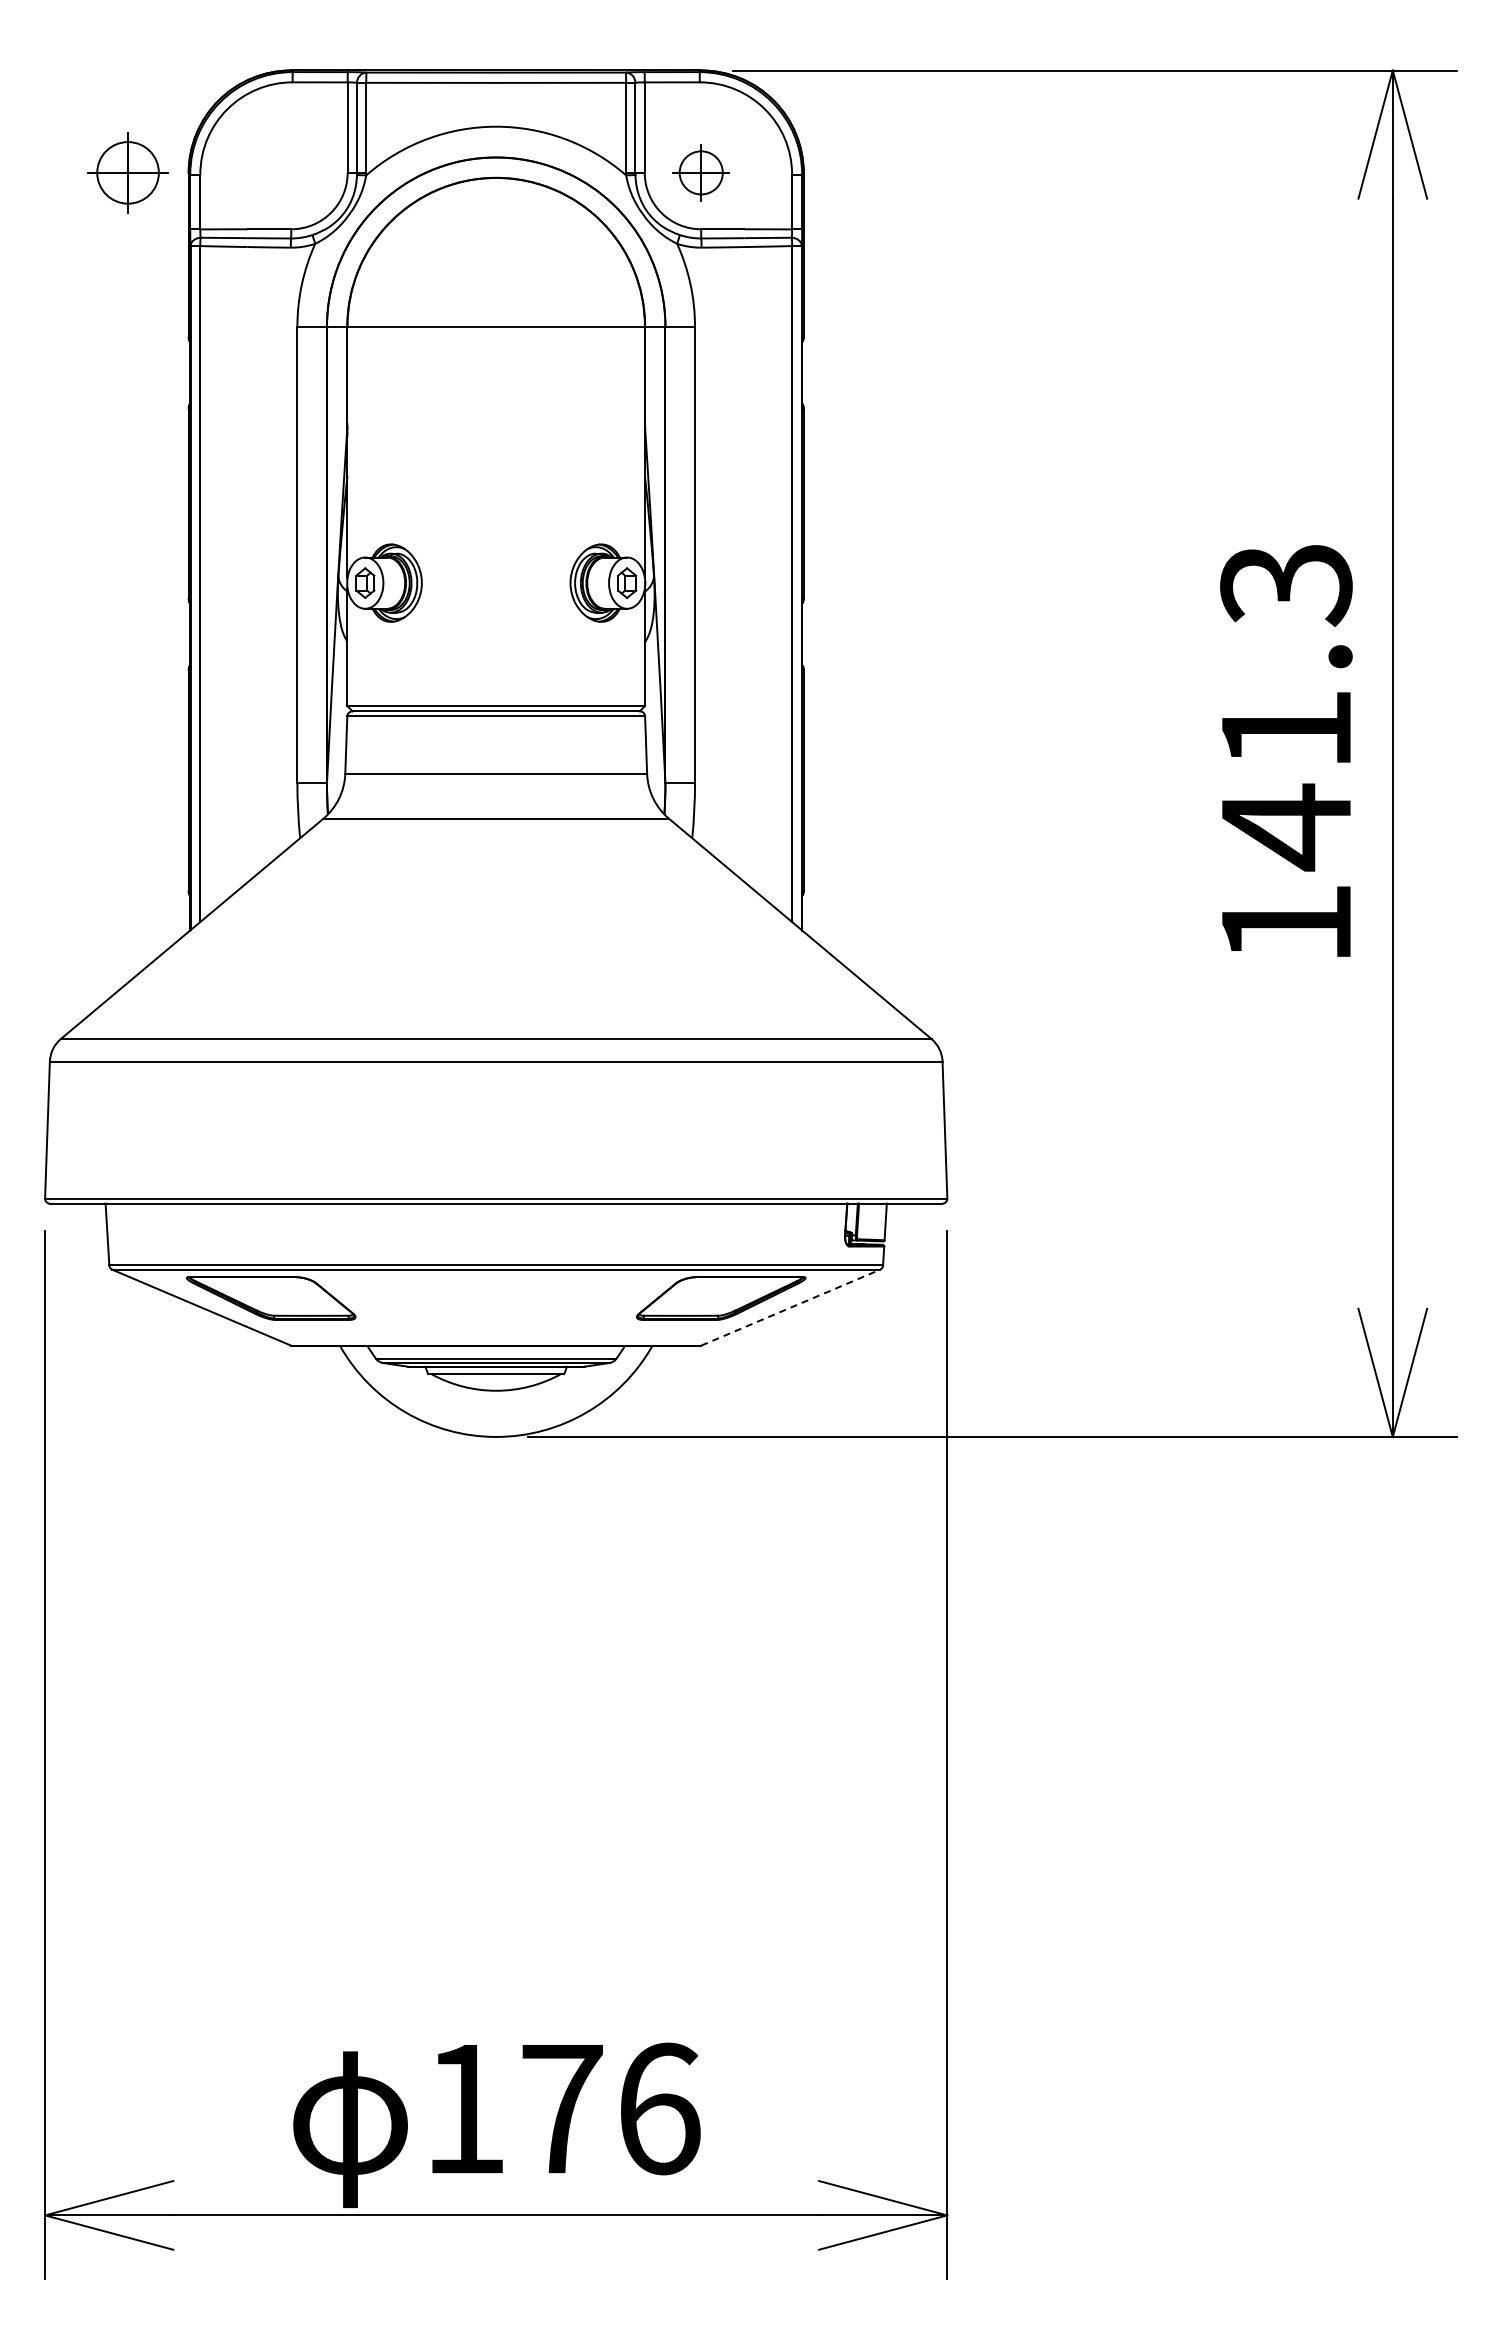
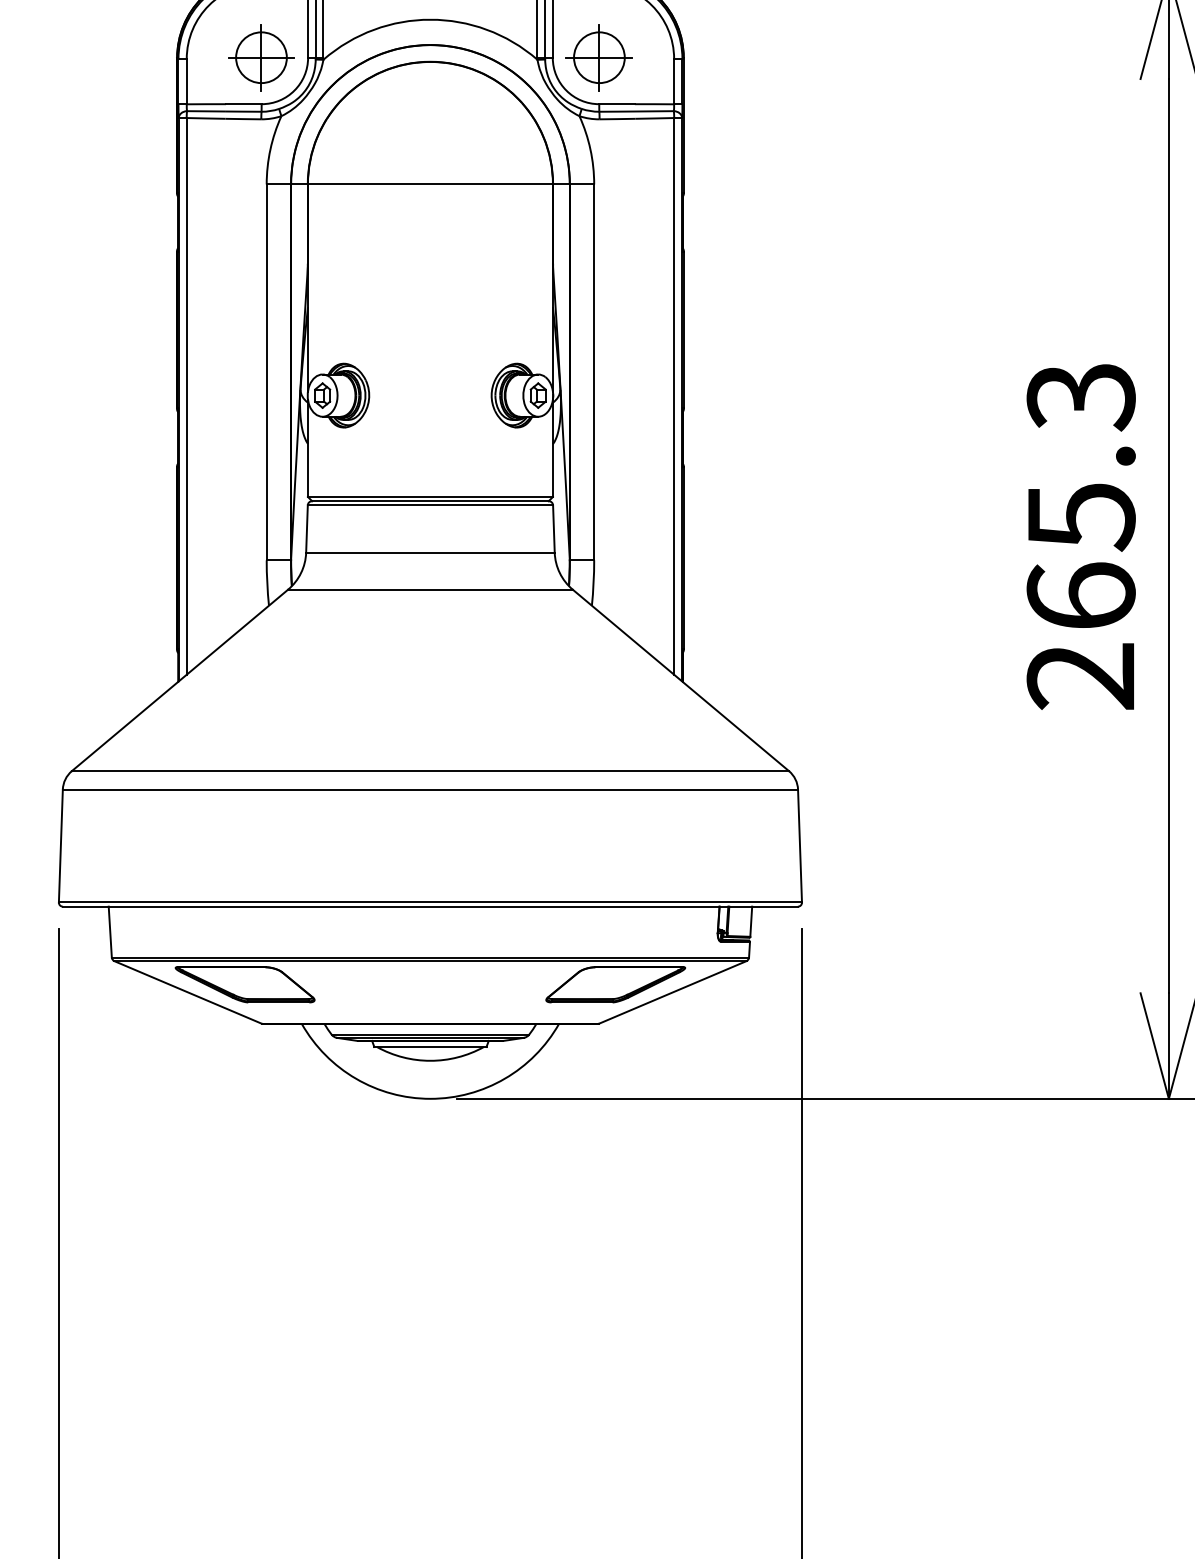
part: (127, 172) -> (261, 57), moved
part: (700, 172) -> (598, 57), size x1.43
text: (1286, 827) -> (1081, 596), 141.3 -> 265.3
line: (791, 1307) -> (673, 992), dashed -> solid

